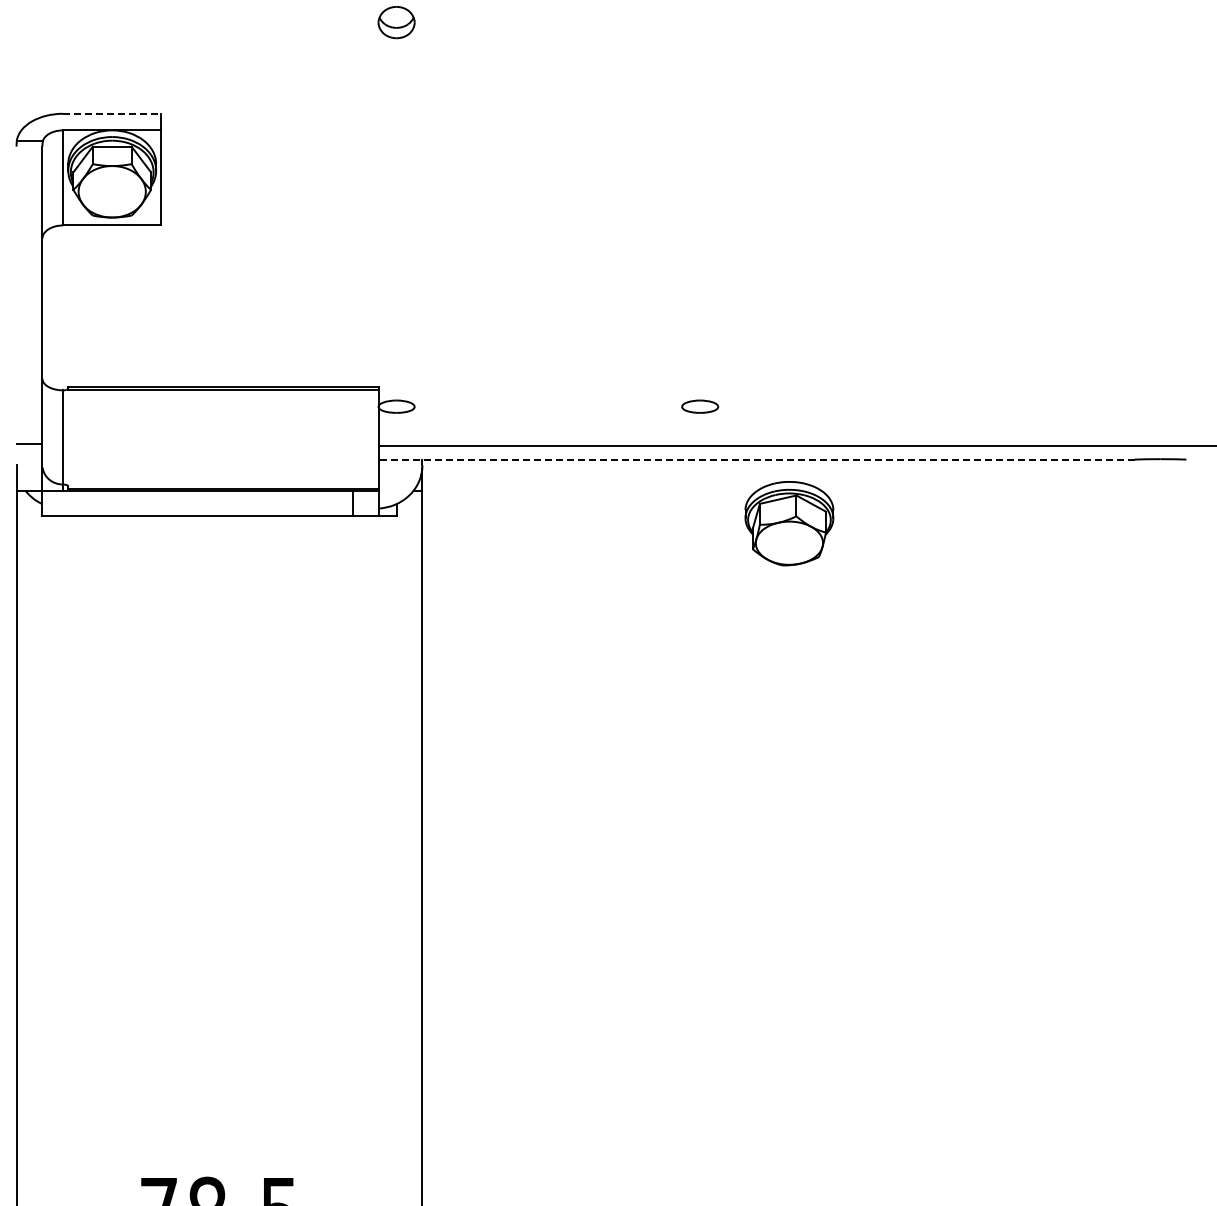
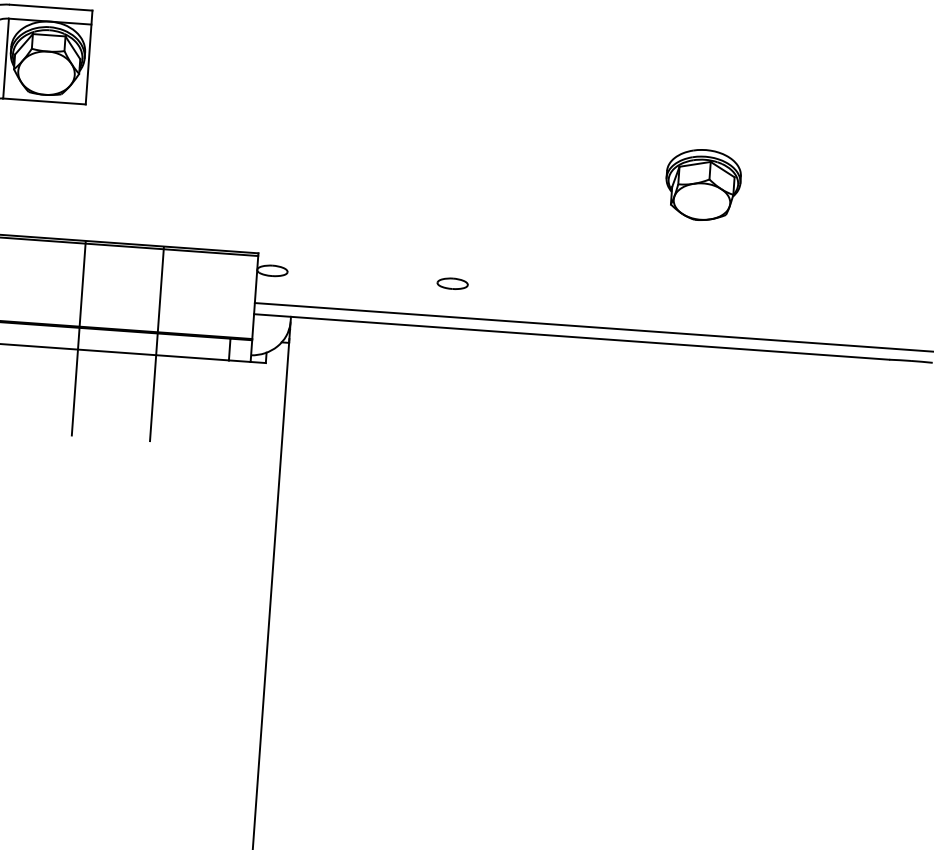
line: (112, 113) -> (51, 7), dashed -> solid
part: (700, 406) -> (452, 283), moved
line: (756, 459) -> (571, 336), dashed -> solid
line: (172, 503) -> (78, 338), added
line: (266, 503) -> (157, 344), added
part: (789, 523) -> (703, 185), moved

